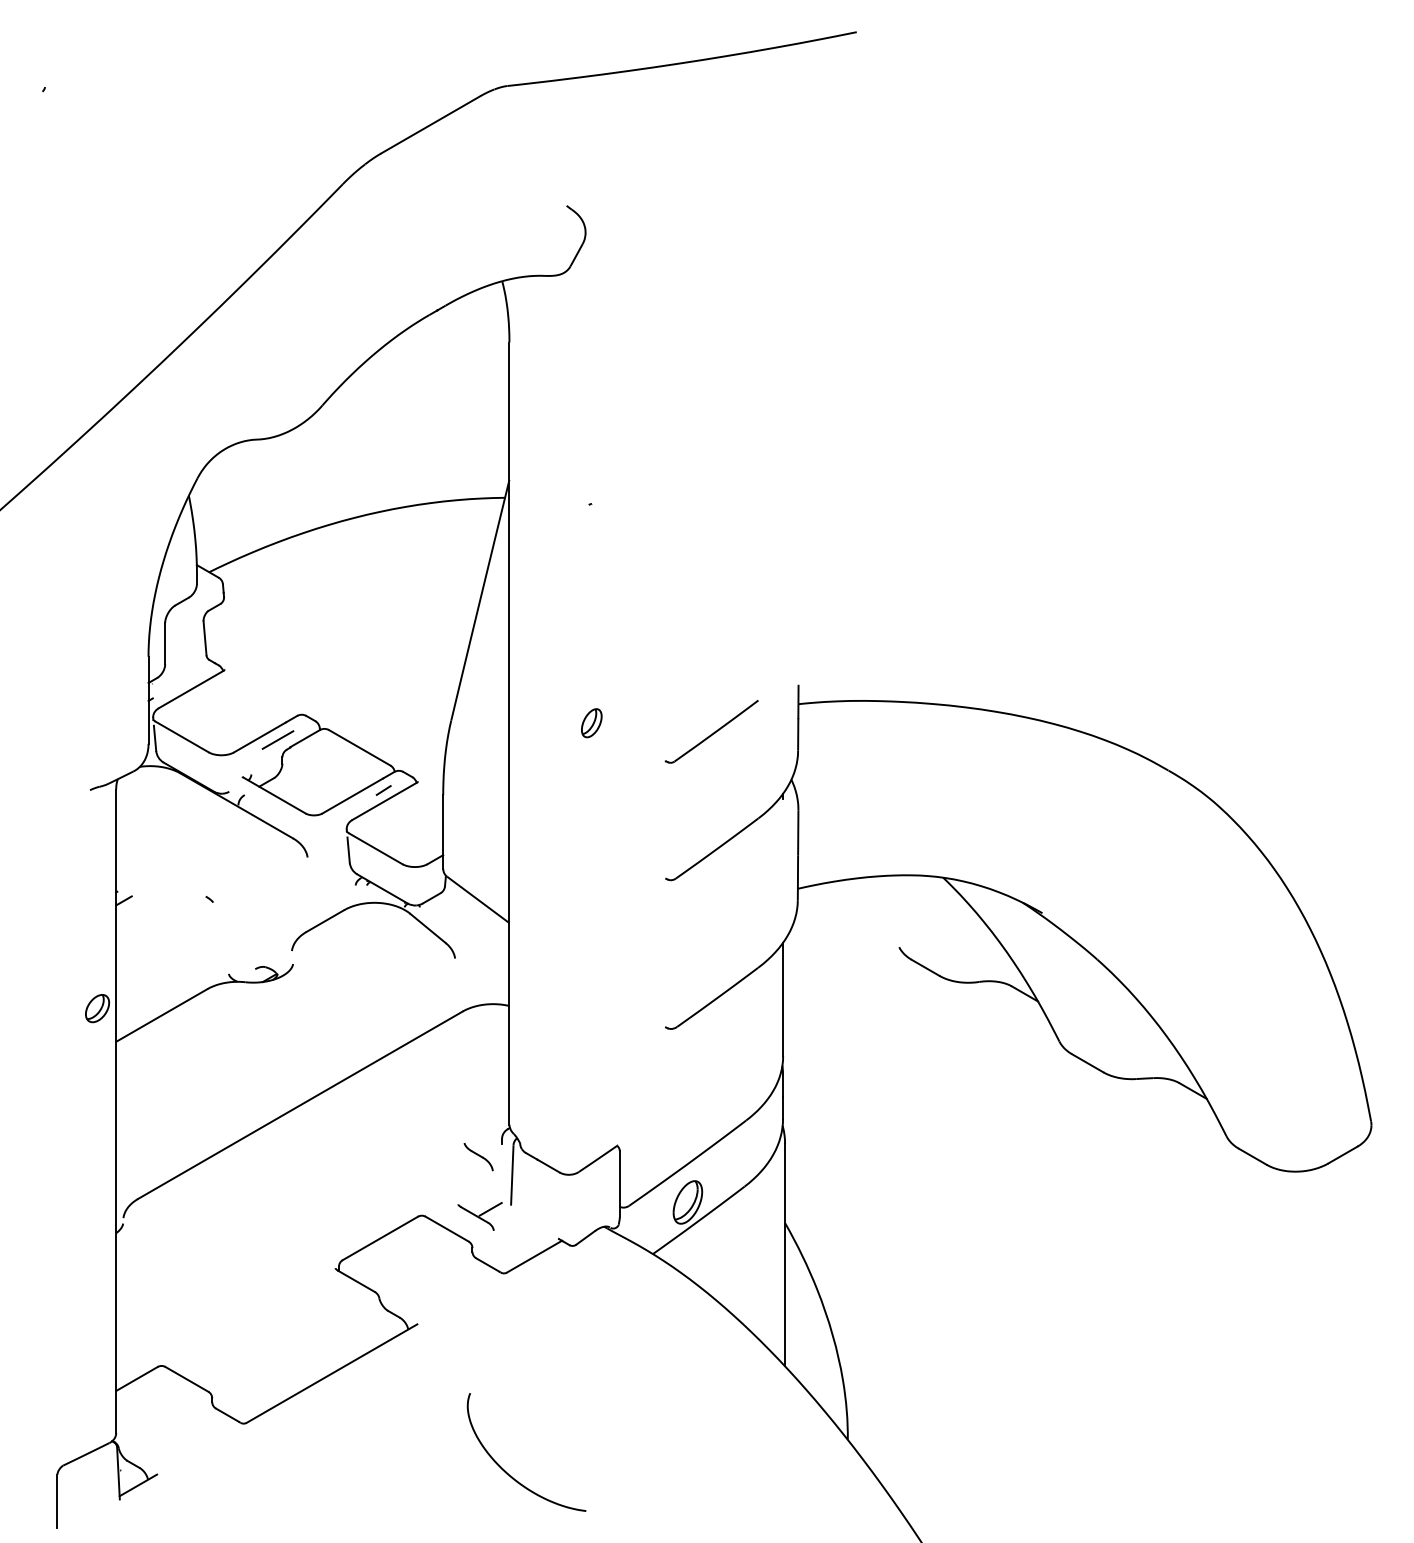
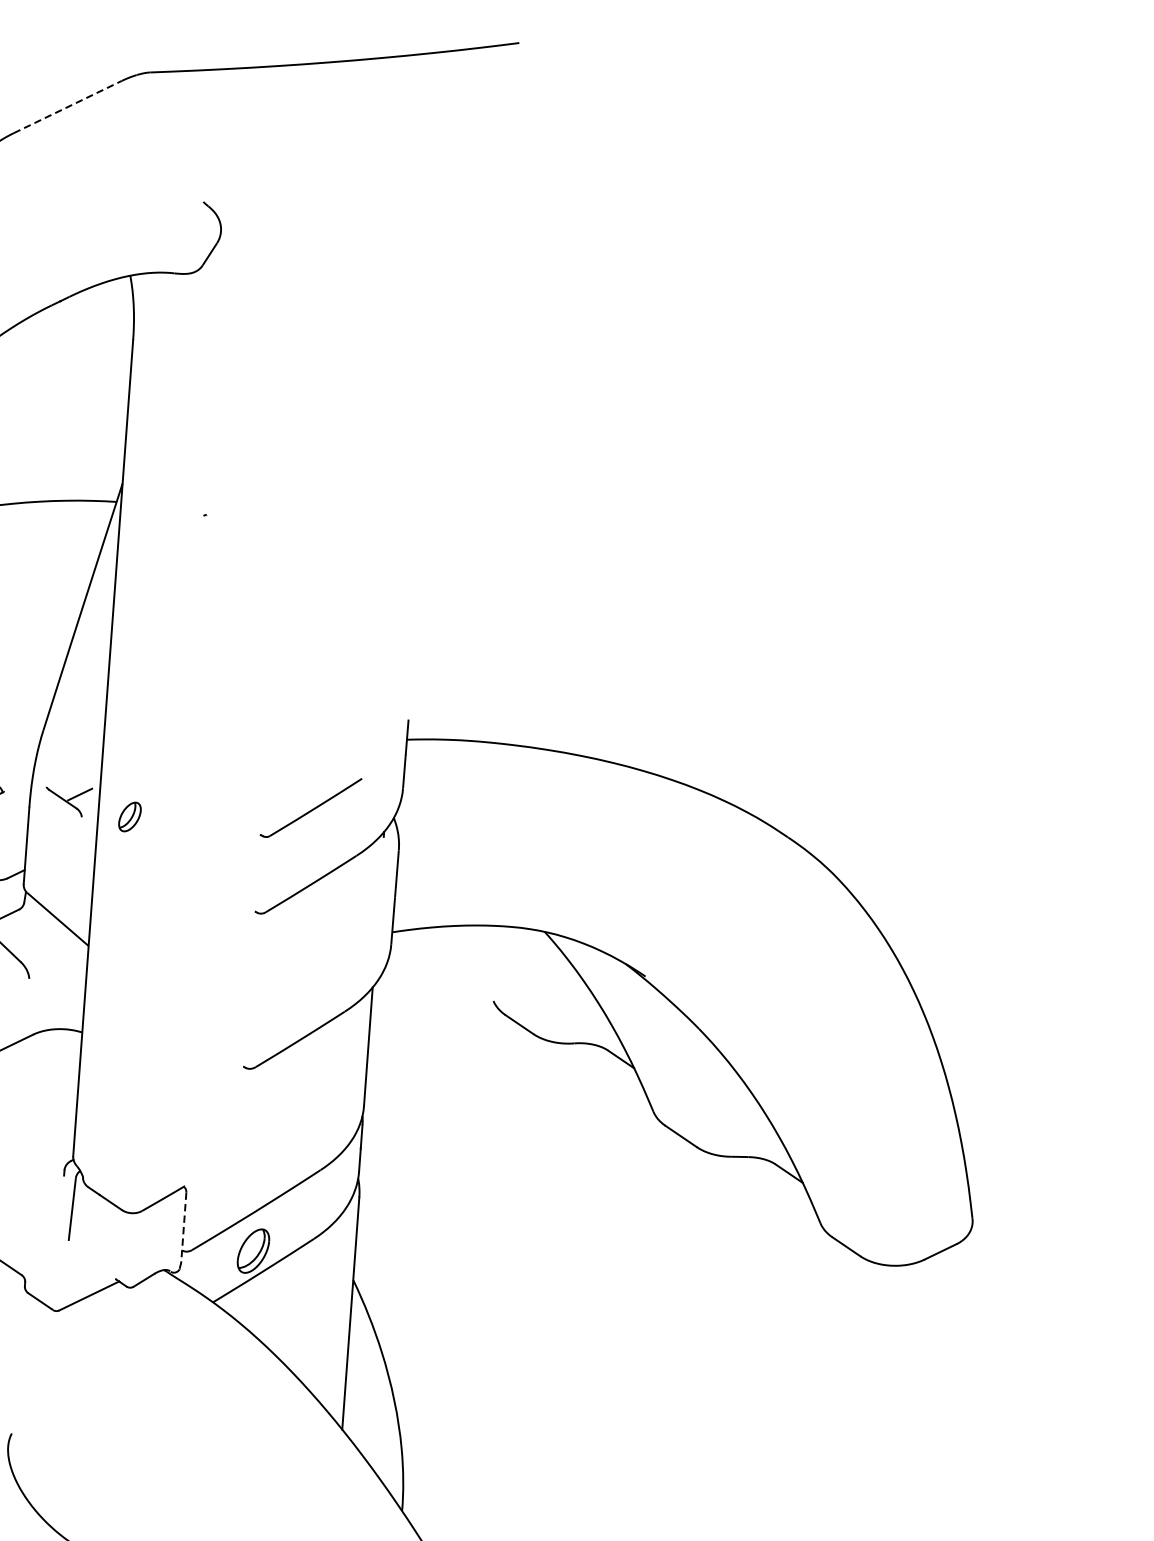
line: (431, 124) -> (68, 106), solid -> dashed
part: (591, 723) -> (129, 817), moved
part: (711, 731) -> (310, 807), moved
part: (478, 1157) -> (38, 1188), removed
line: (619, 1184) -> (183, 1227), solid -> dashed
part: (479, 1216) -> (67, 801), moved

